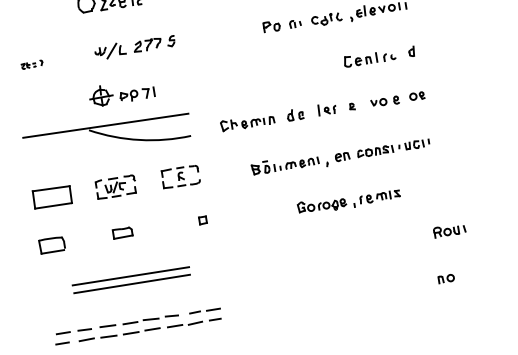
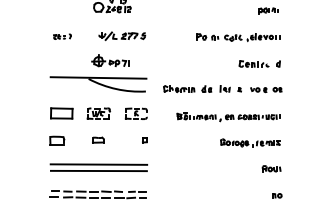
part: (32, 64) -> (62, 36), size x1.43
part: (349, 200) -> (250, 142), moved
part: (449, 230) -> (271, 168), moved
part: (130, 279) -> (98, 167), size x1.43

